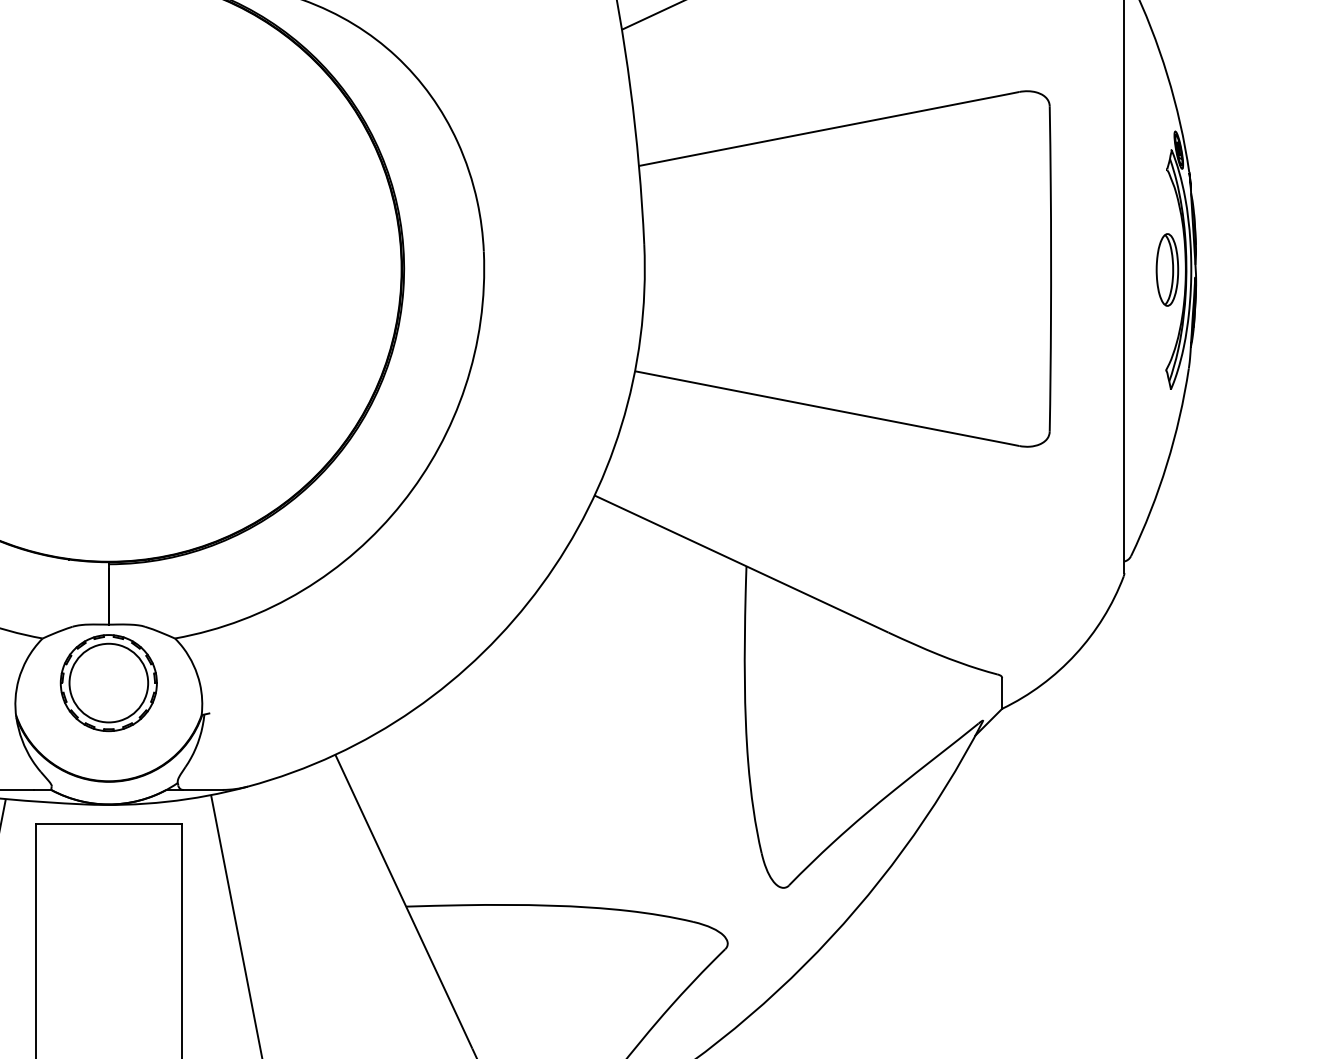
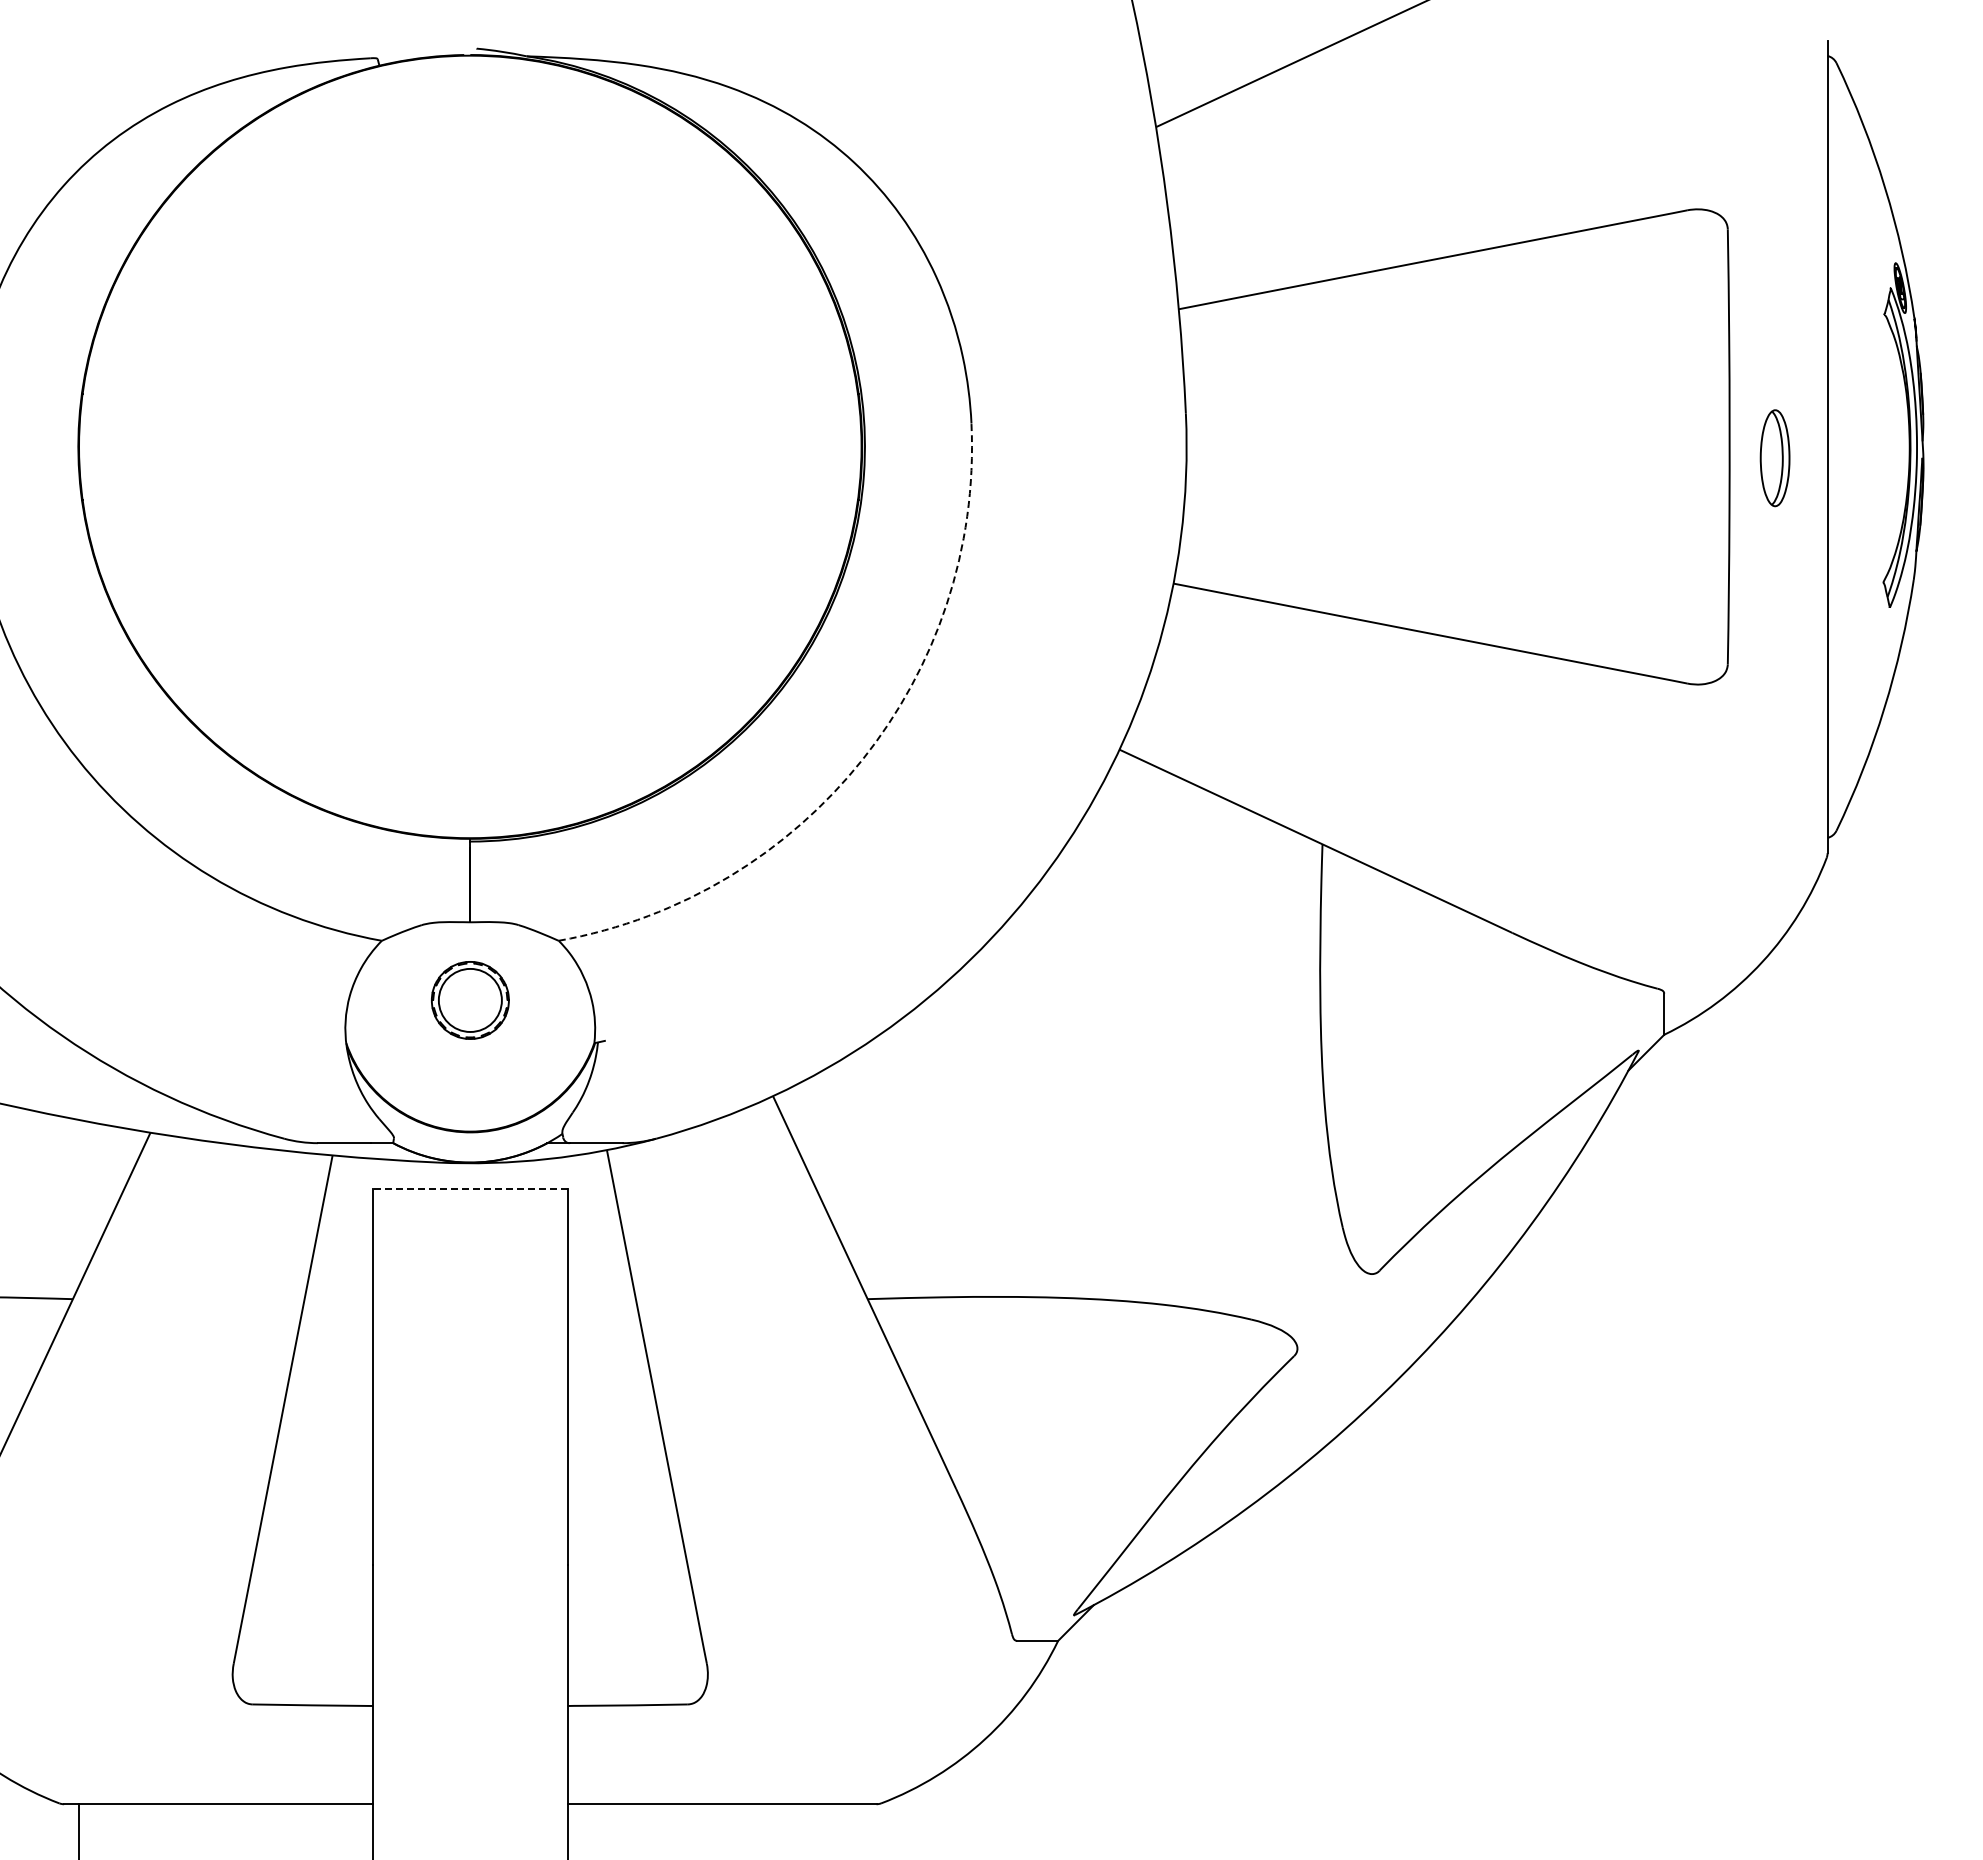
part: (1166, 270) -> (1774, 458), moved
arc: (402, 502) -> (862, 759), solid -> dashed
part: (109, 683) -> (470, 1000), size x0.6
line: (108, 823) -> (469, 1188), solid -> dashed

